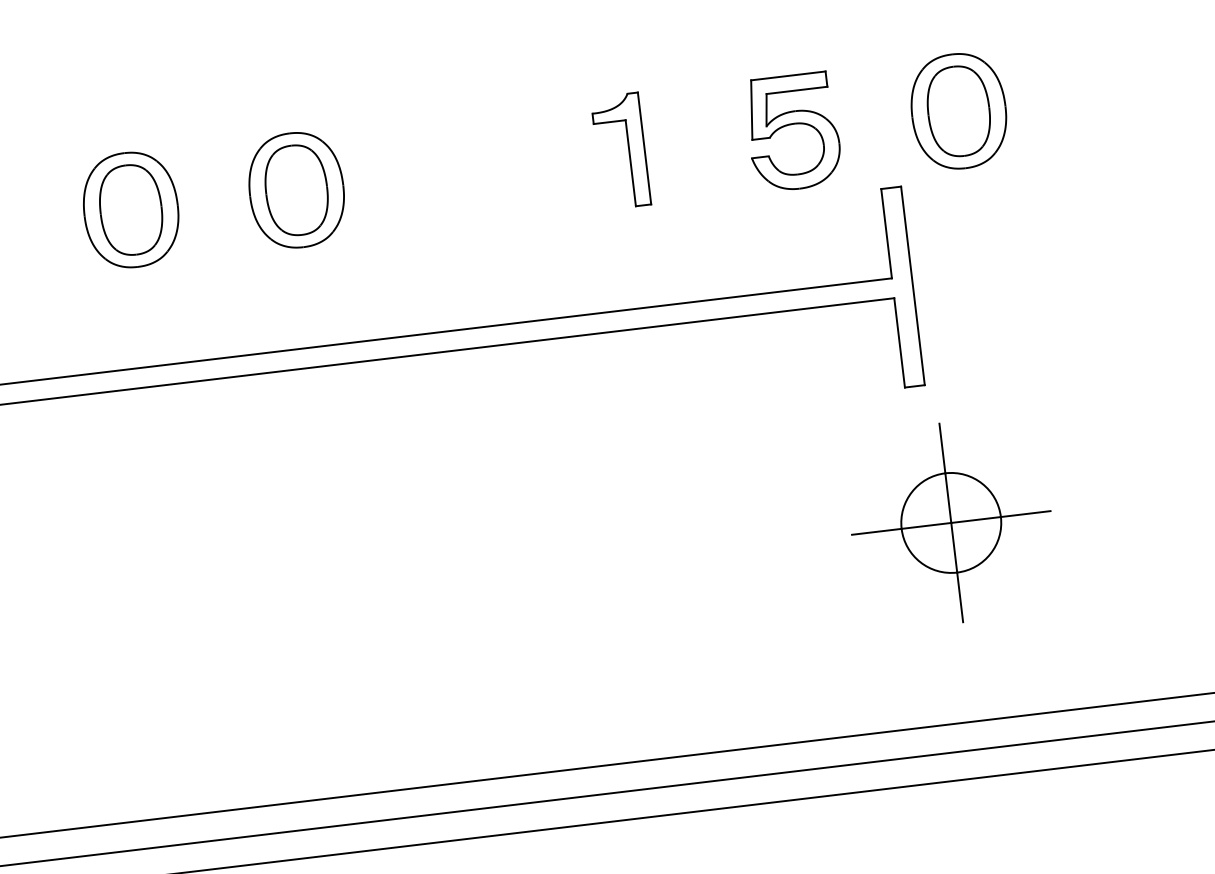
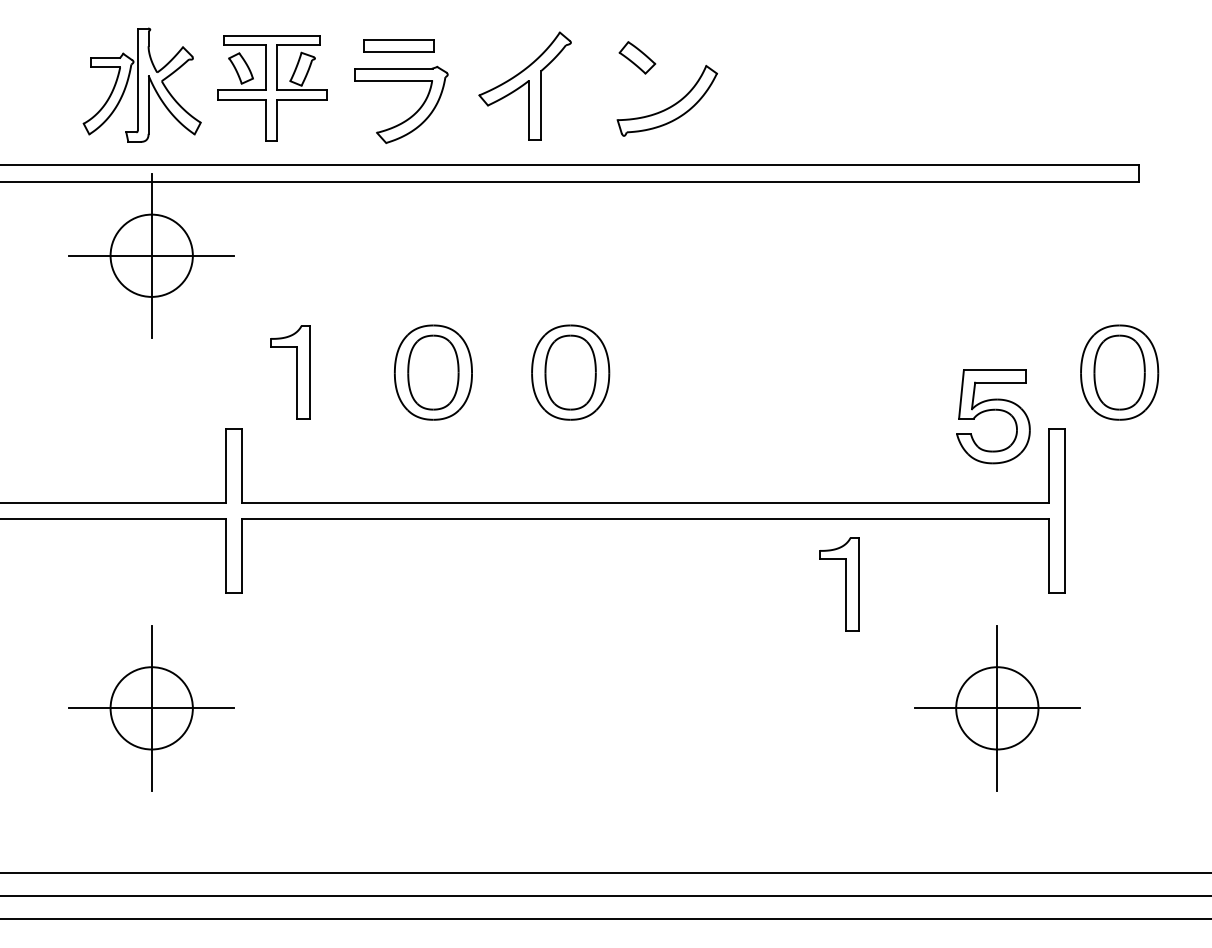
part: (793, 132) -> (993, 416), moved
part: (620, 151) -> (839, 584), moved
part: (951, 523) -> (997, 708), moved

